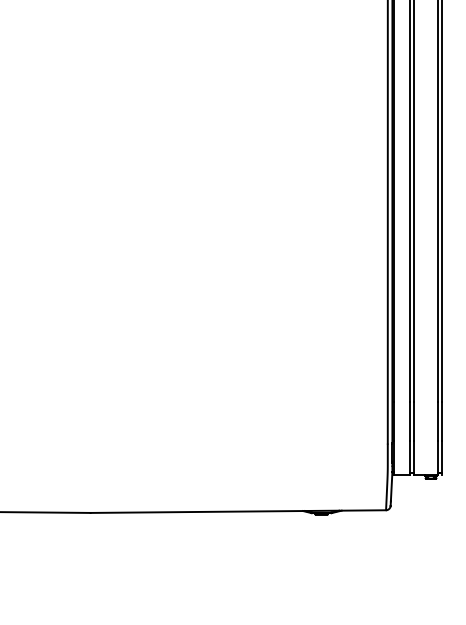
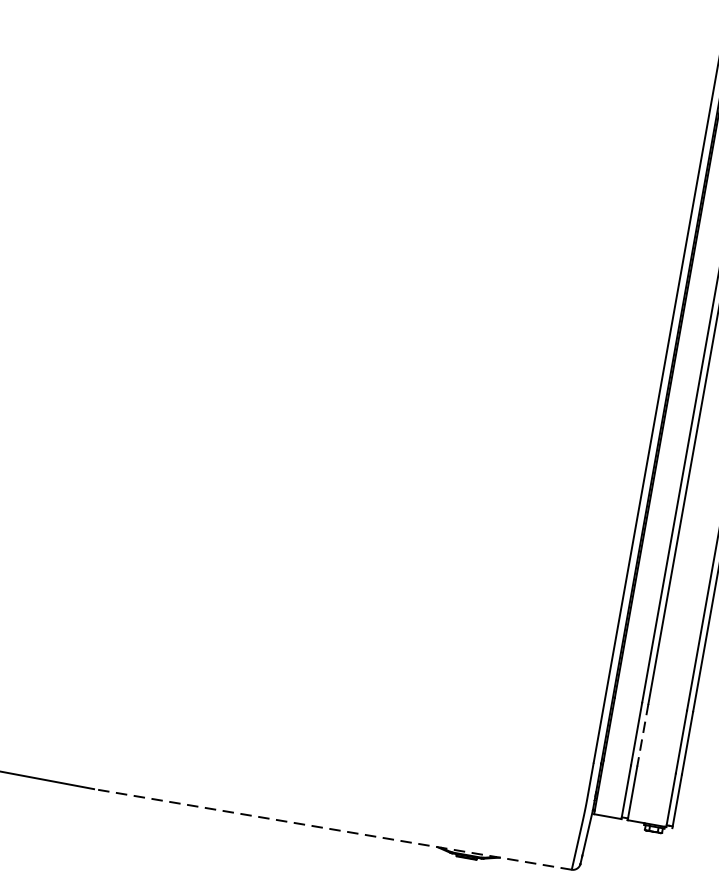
line: (414, 422) -> (642, 736), solid -> dashed
line: (238, 511) -> (333, 829), solid -> dashed

